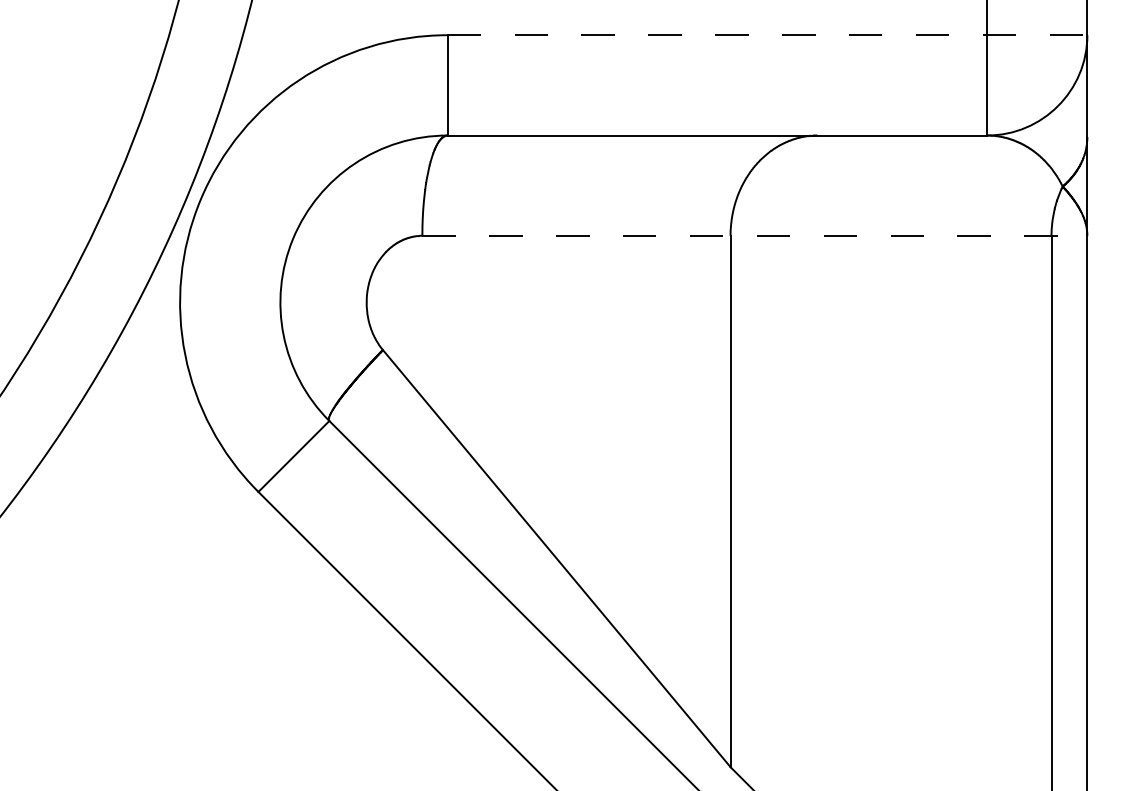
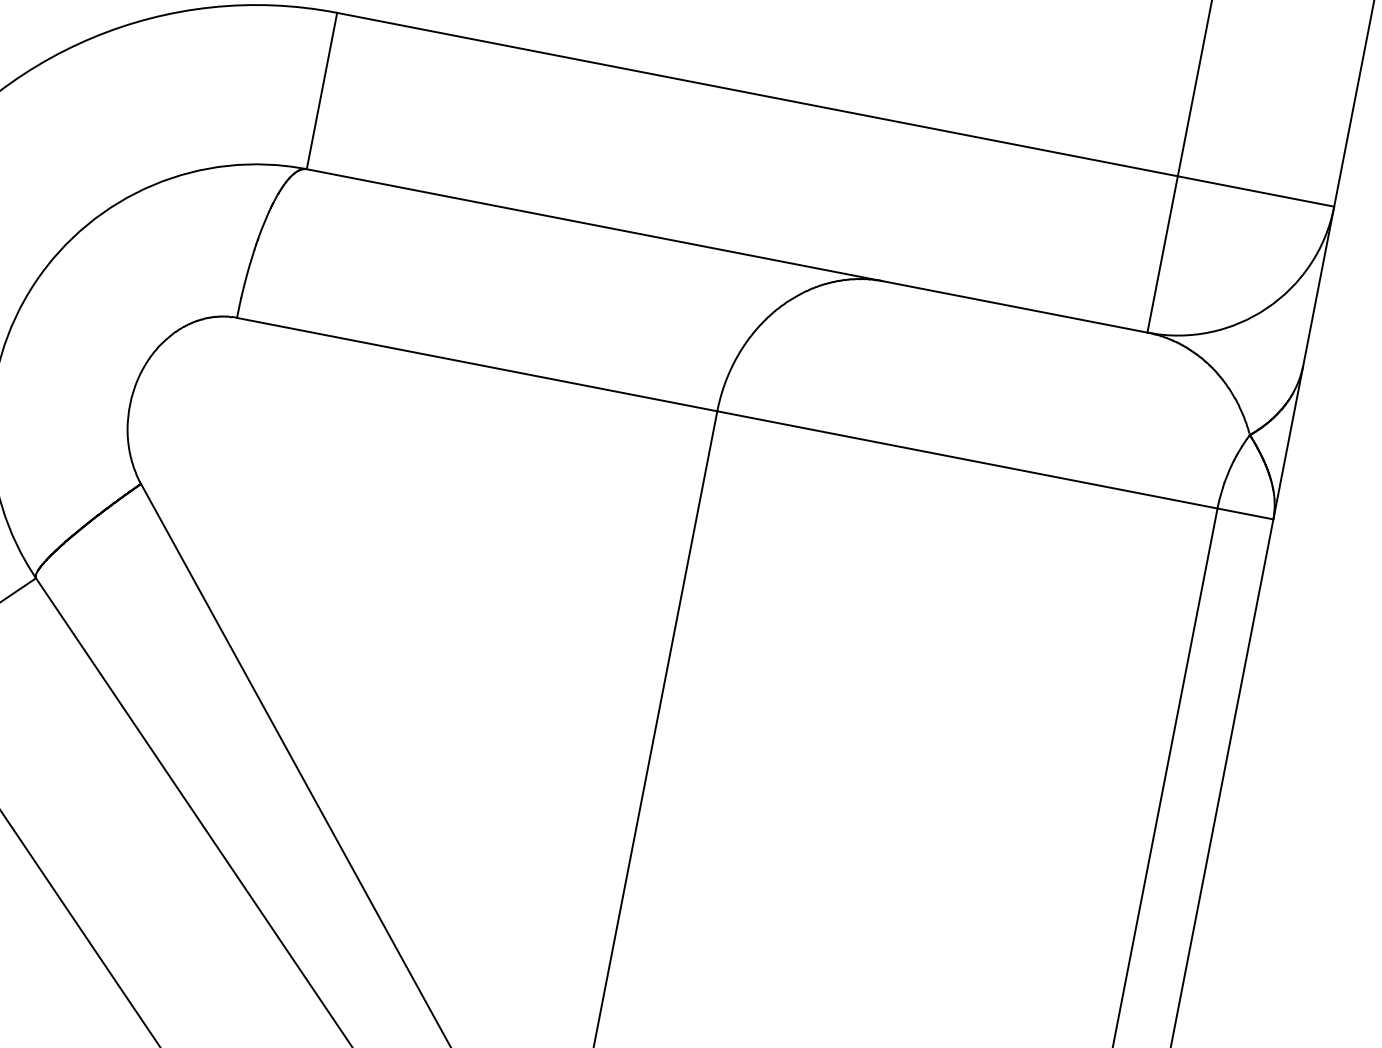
line: (767, 35) -> (835, 110), dashed -> solid
line: (755, 235) -> (756, 418), dashed -> solid

